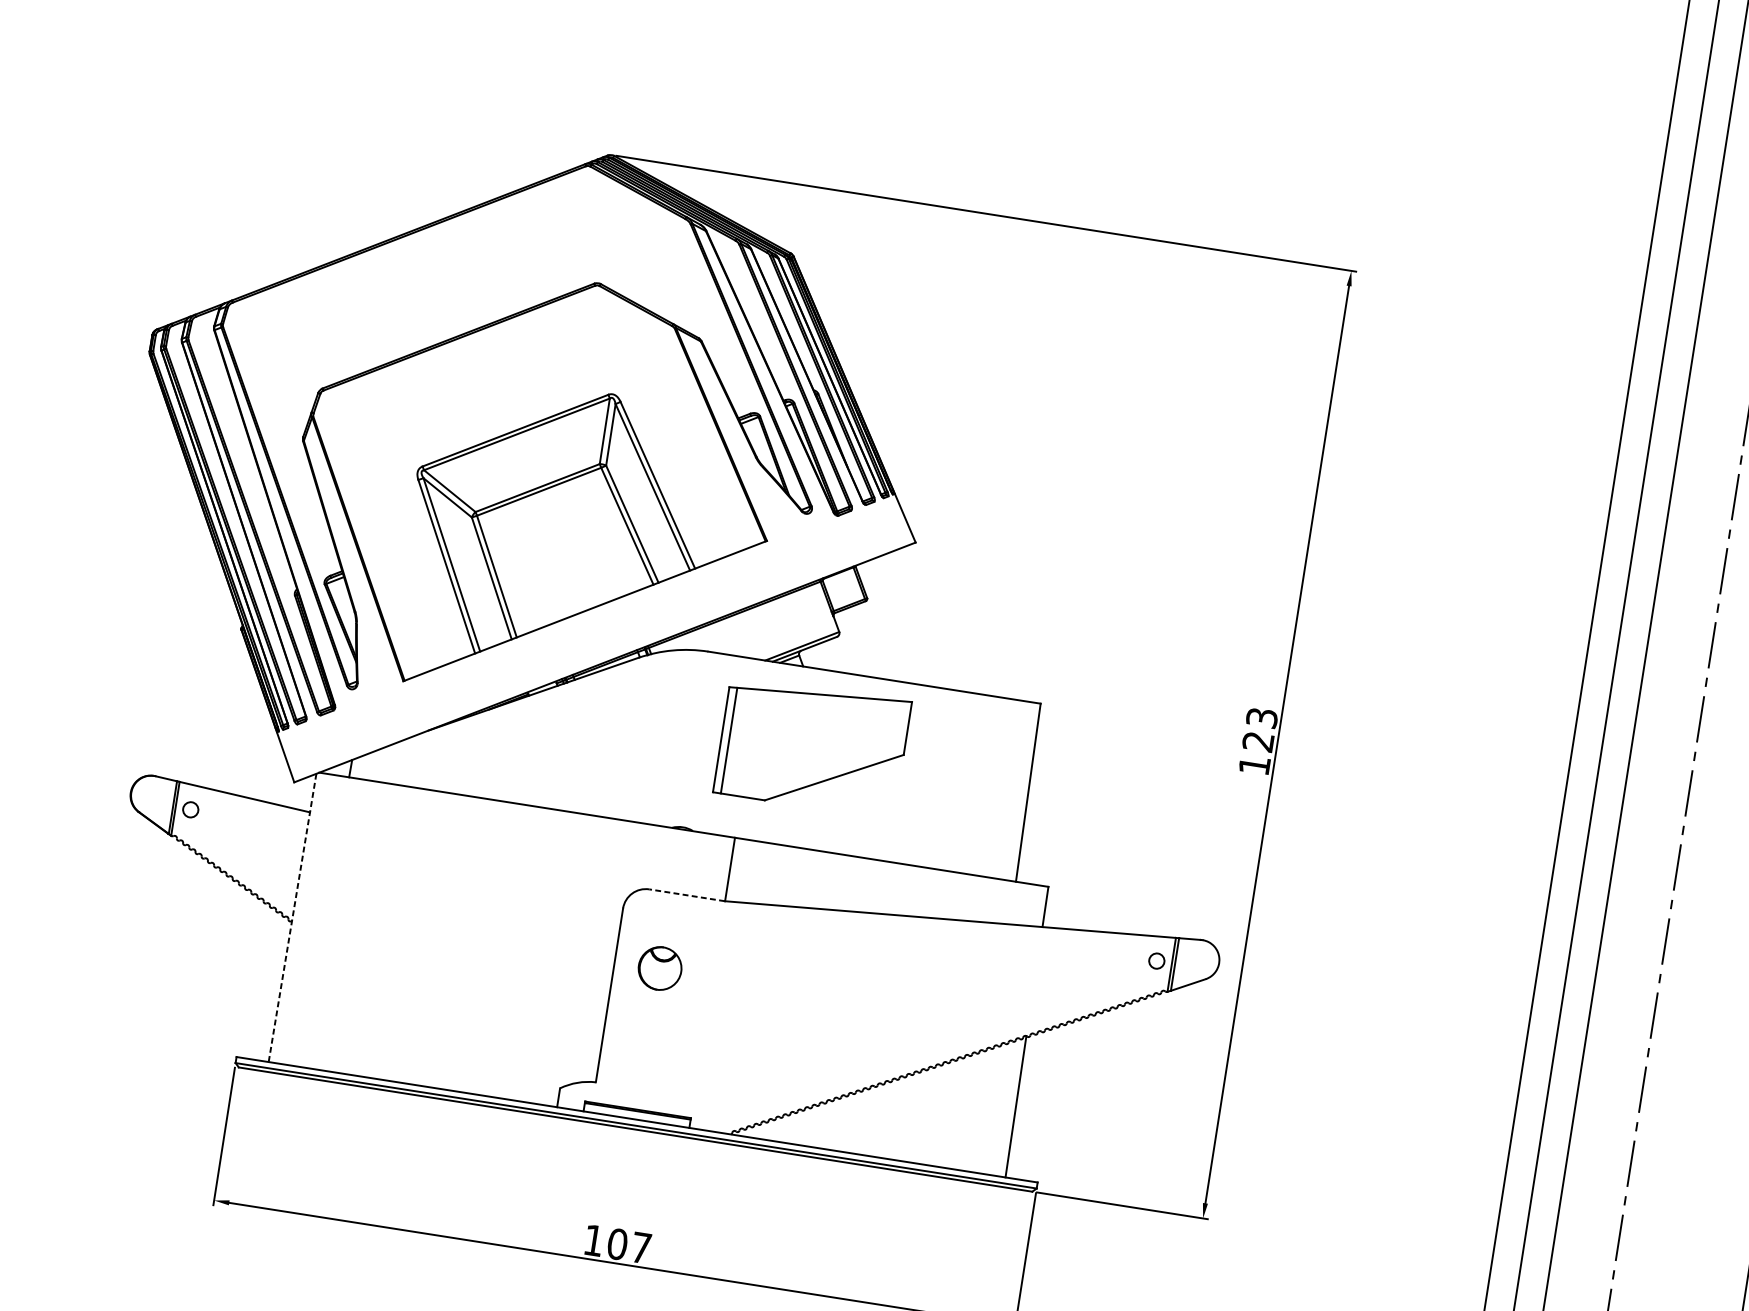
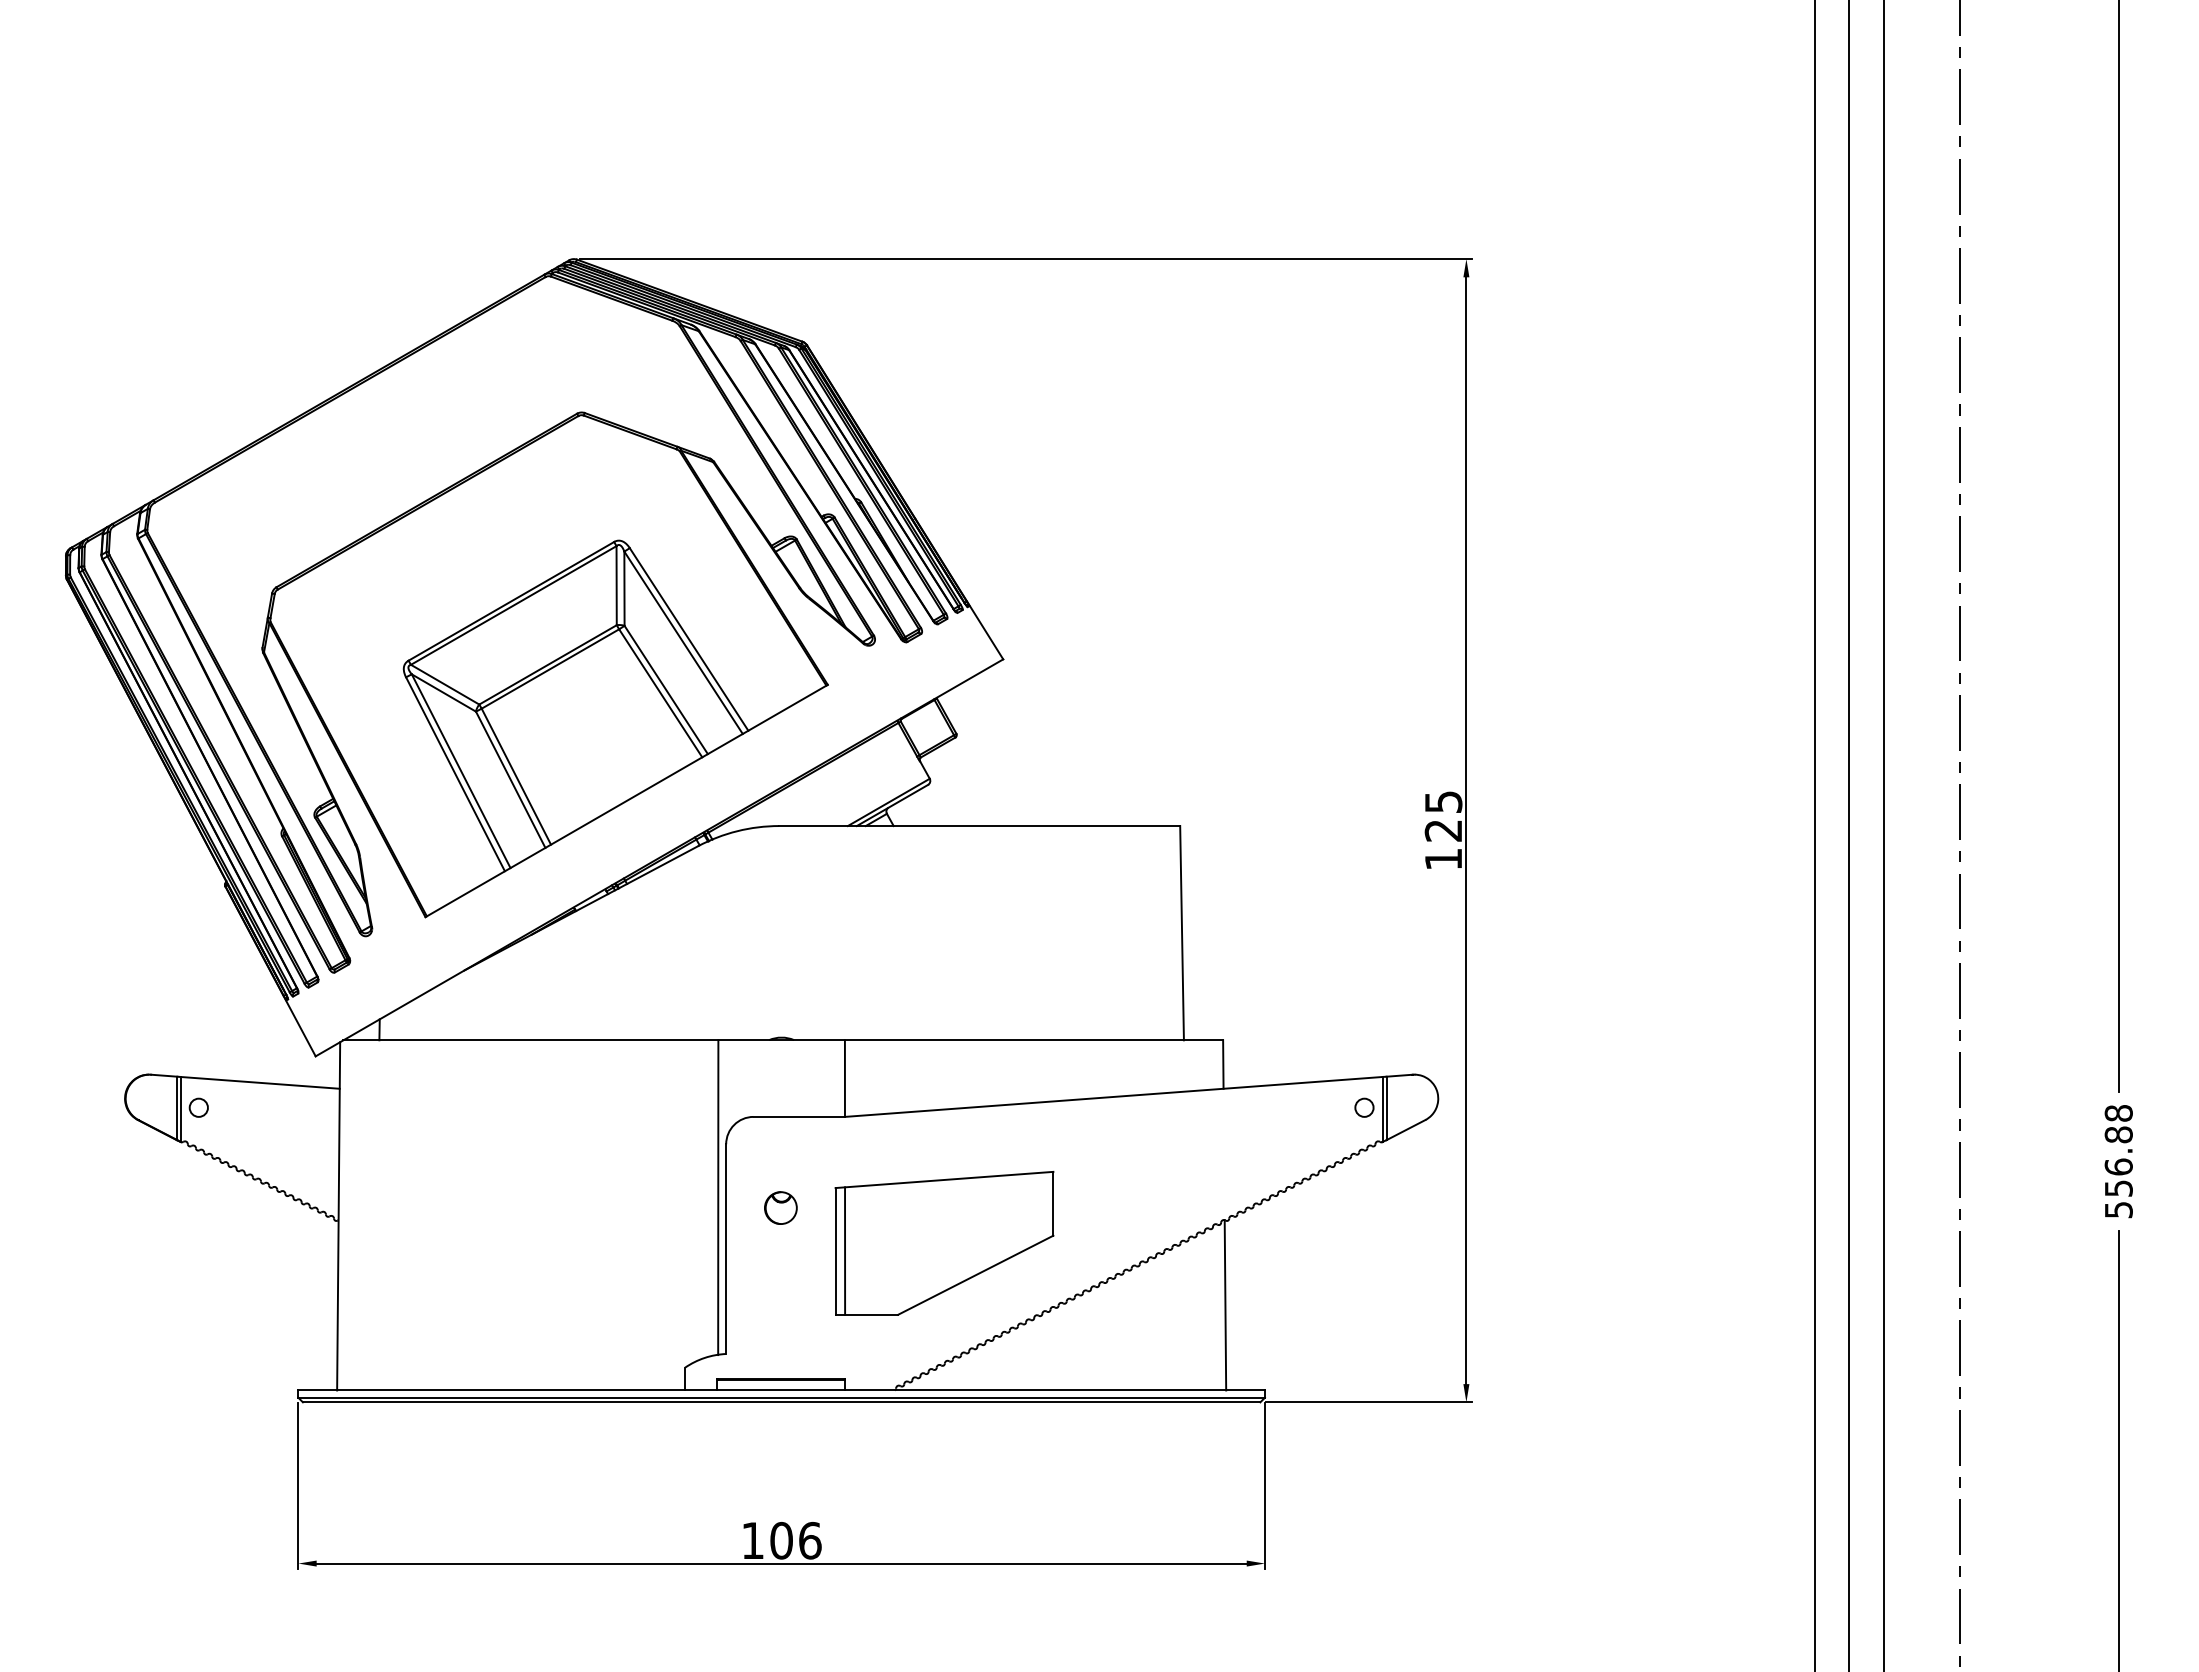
text: (1261, 717) -> (1442, 801), 123 -> 125
part: (812, 747) -> (944, 1243), moved
line: (687, 895) -> (799, 1116), dashed -> solid
line: (292, 918) -> (338, 1216), dashed -> solid
line: (609, 951) -> (718, 1197), added
part: (659, 967) -> (780, 1207), size x0.62
text: (641, 1247) -> (810, 1540), 107 -> 106

